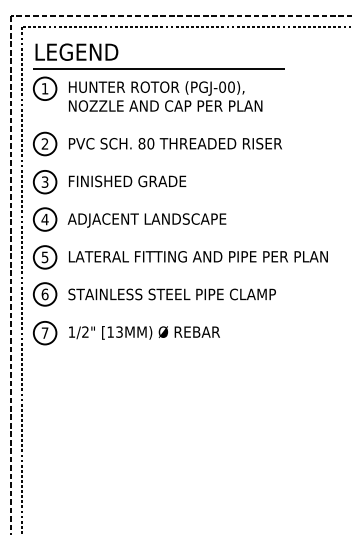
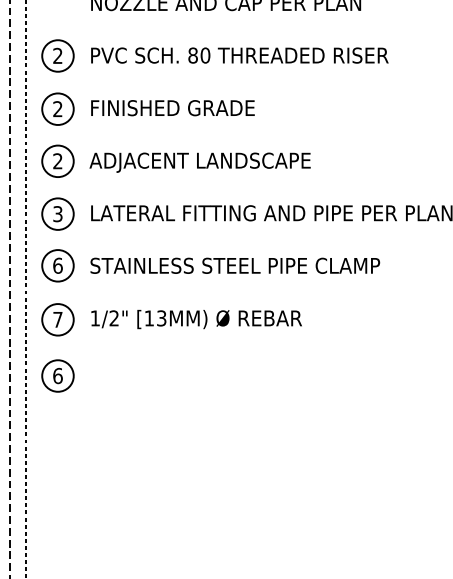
text: (44, 182) -> (57, 109), 3 -> 2
text: (44, 219) -> (57, 161), 4 -> 2
text: (45, 256) -> (58, 212), 5 -> 3
part: (45, 373) -> (58, 376), added

